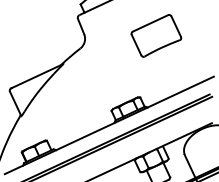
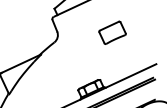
part: (156, 35) -> (112, 32), size x0.7

